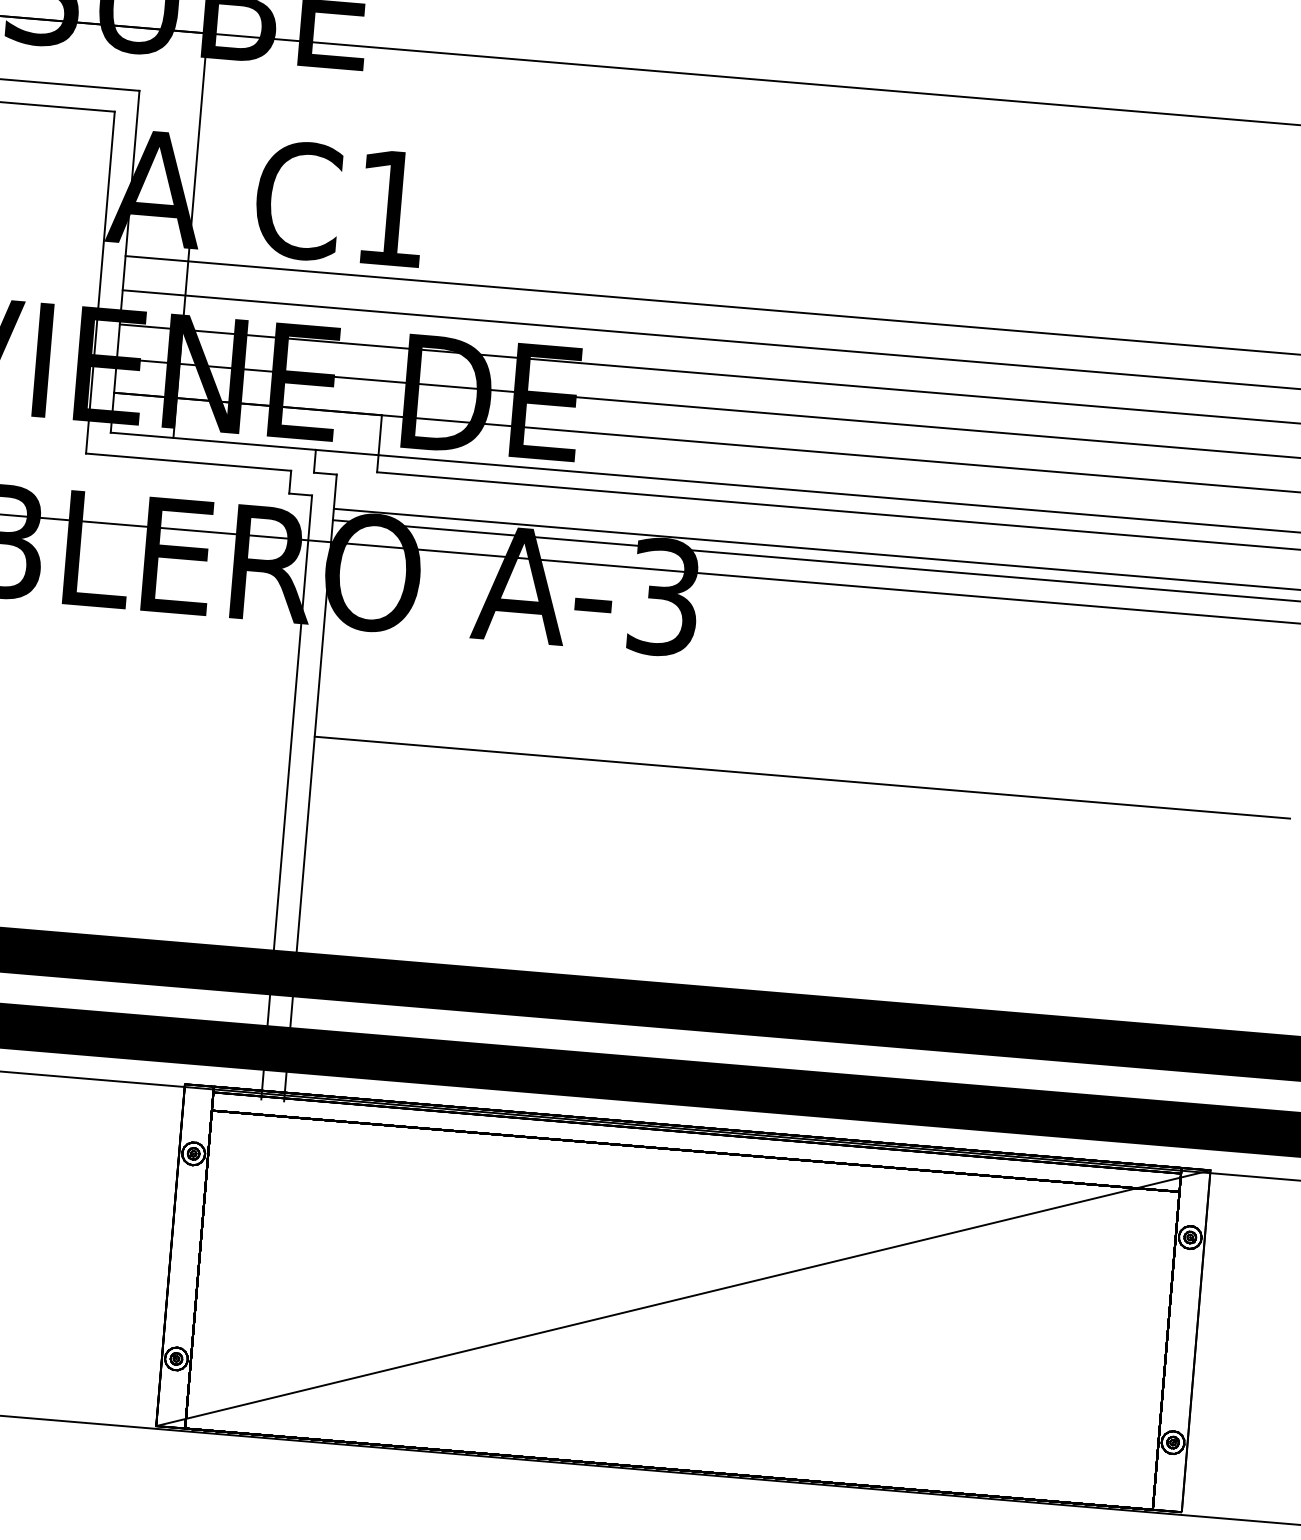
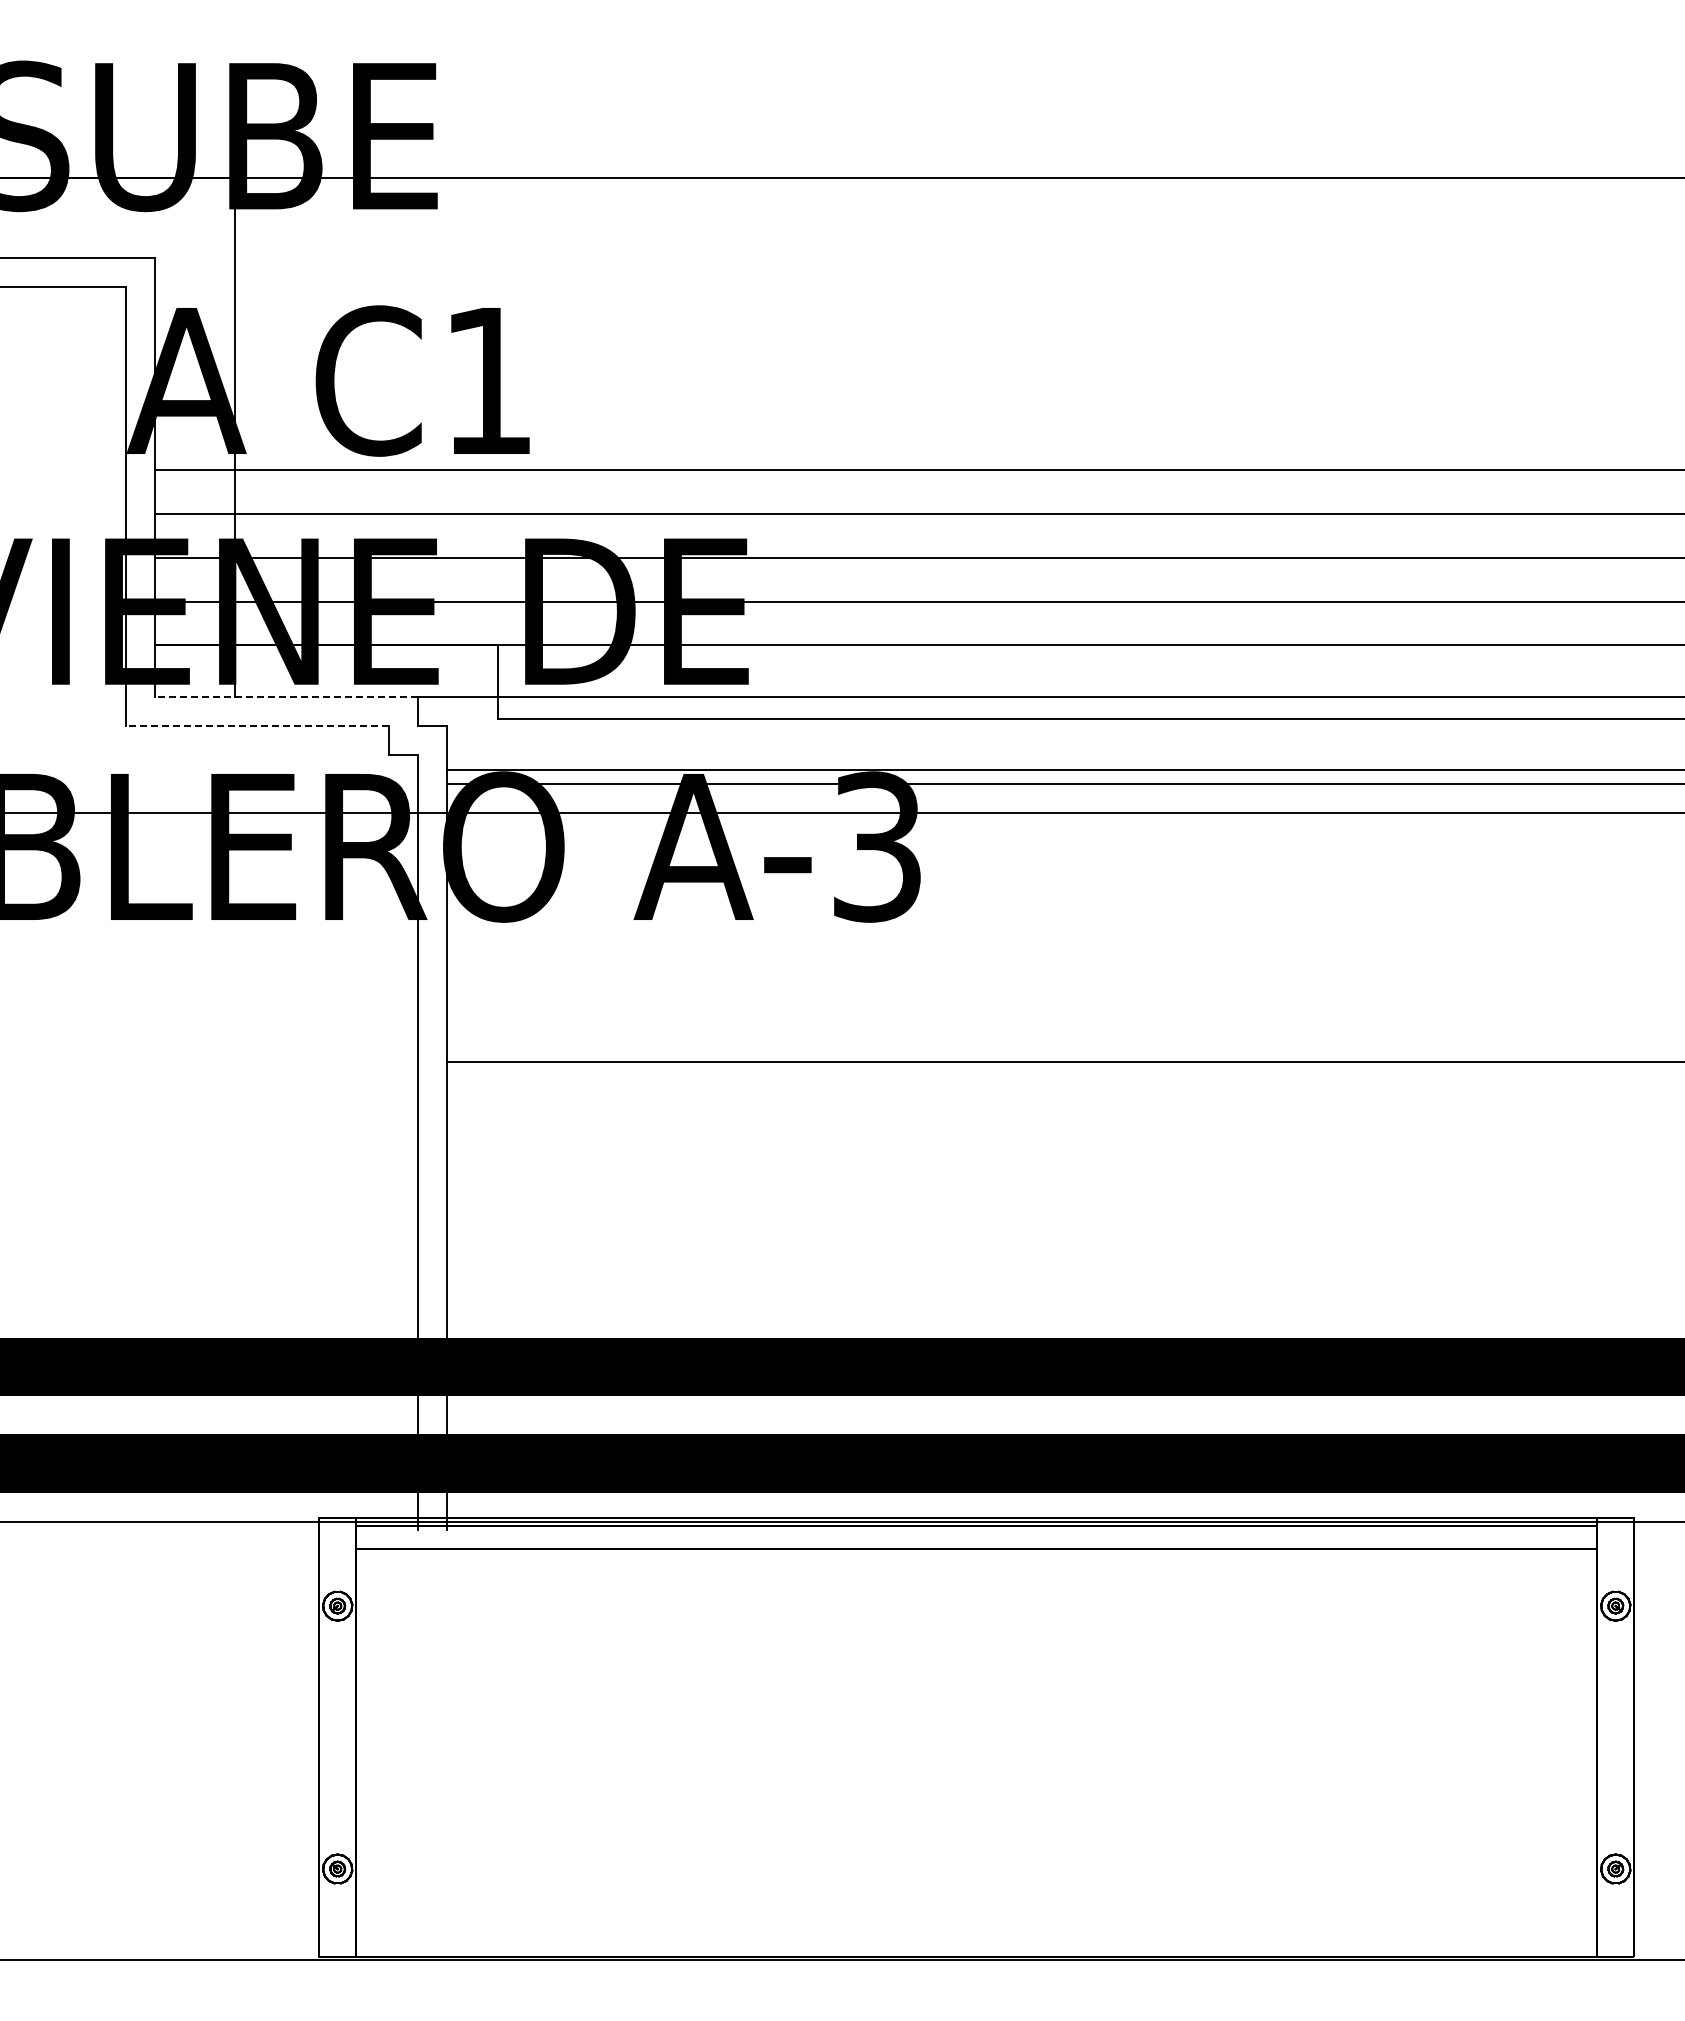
line: (213, 441) -> (286, 696), solid -> dashed
line: (188, 461) -> (257, 725), solid -> dashed
line: (683, 1298) -> (976, 1737), removed

